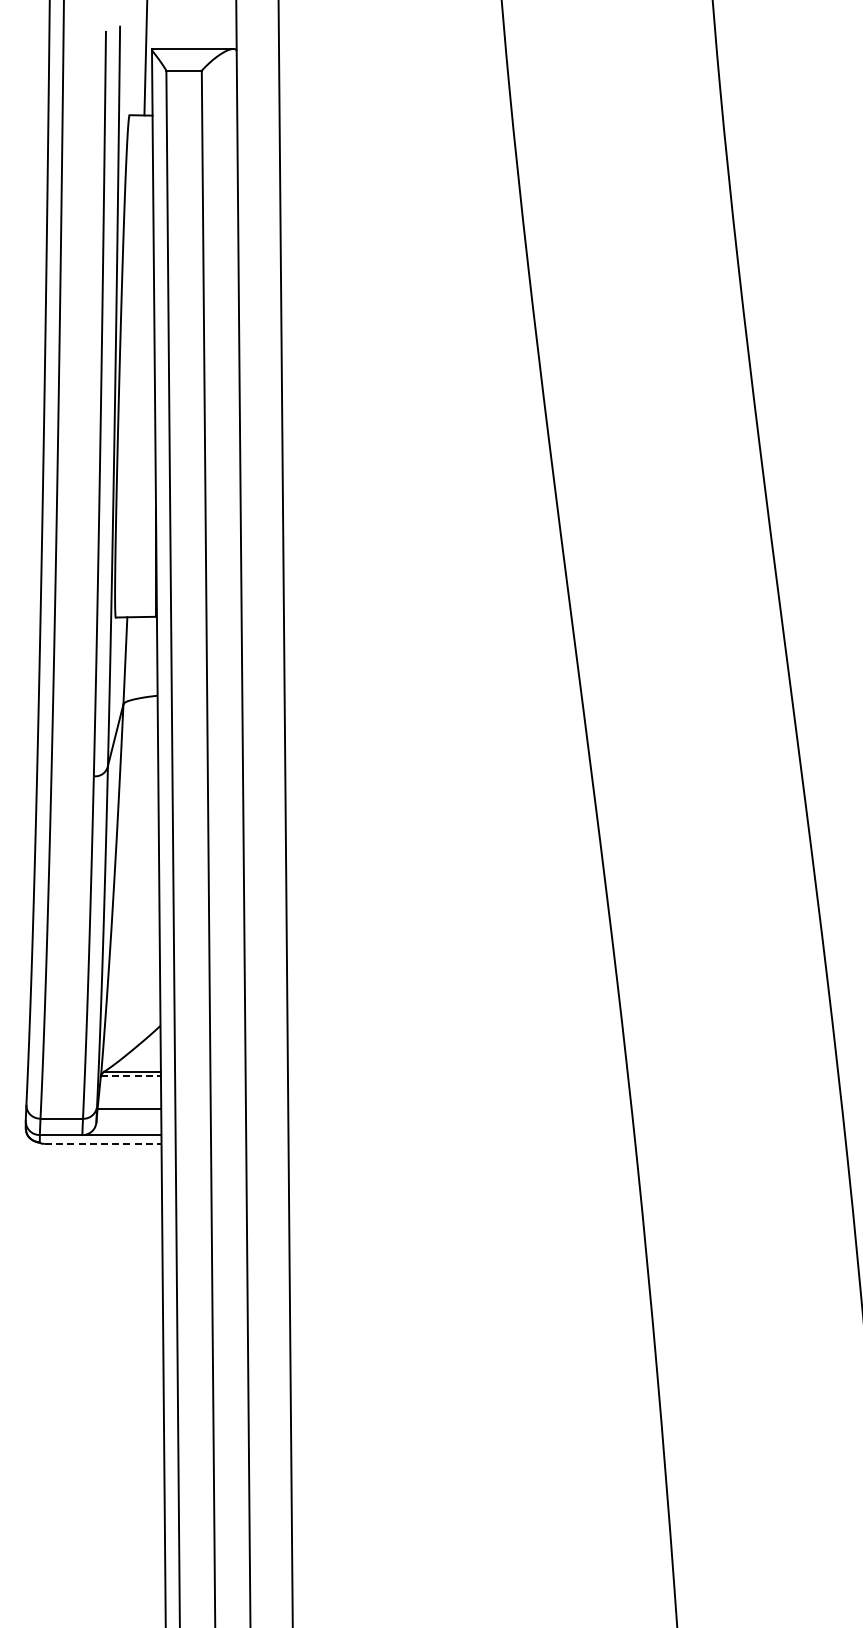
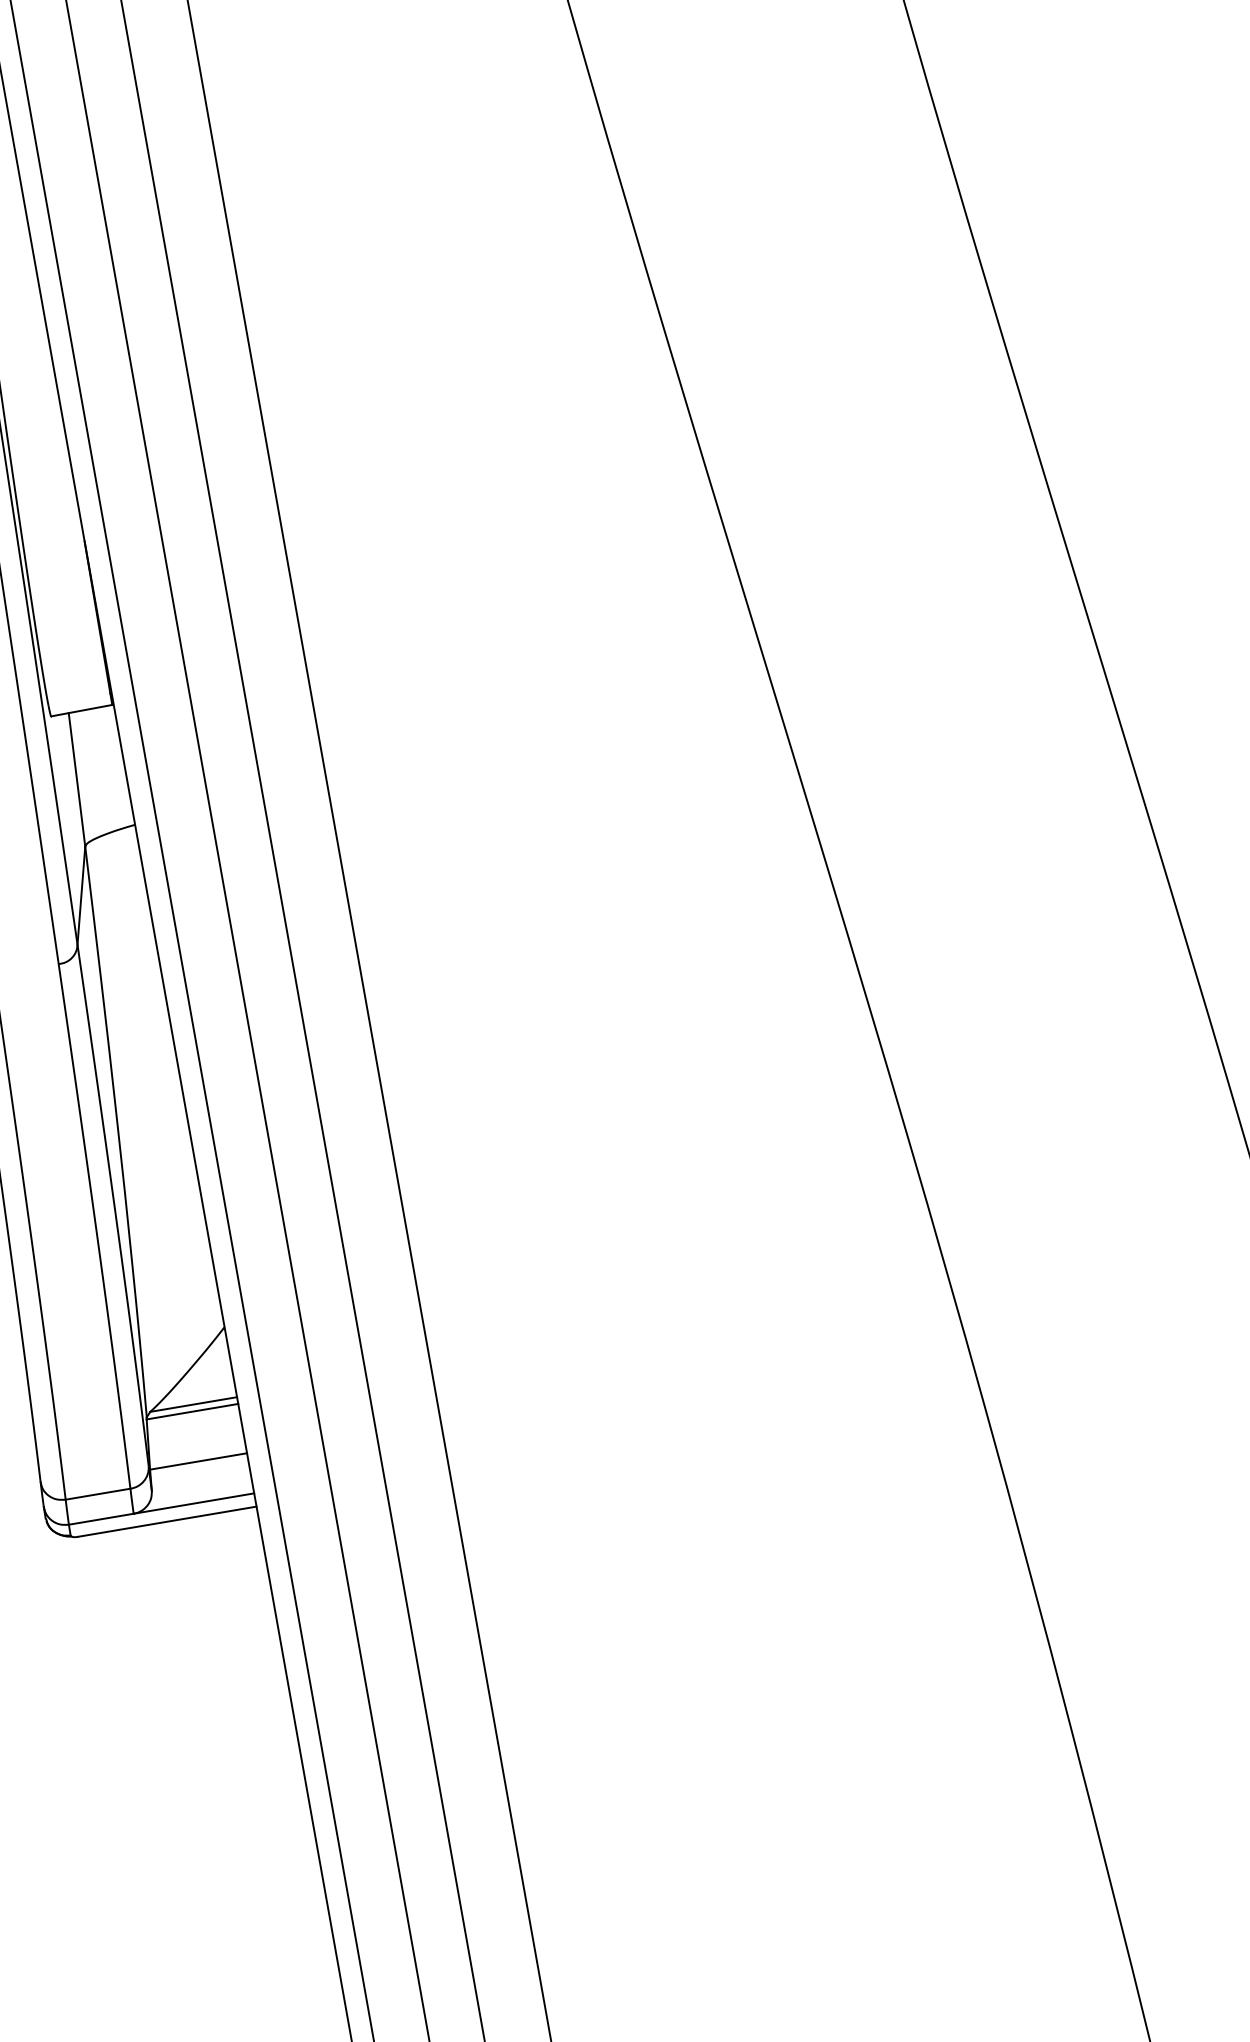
line: (131, 1076) -> (193, 1411), dashed -> solid
line: (103, 1143) -> (168, 1521), dashed -> solid

